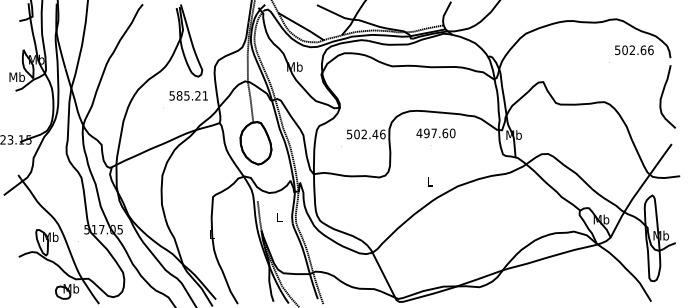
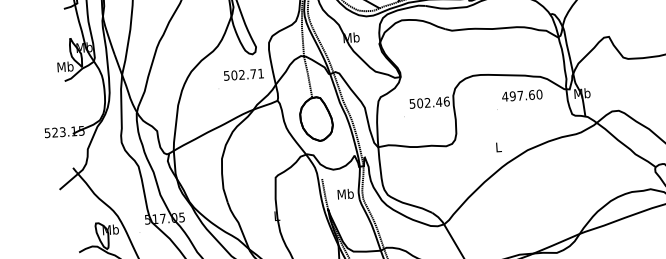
text: (188, 95) -> (243, 74), 585.21 -> 502.71
text: (435, 133) -> (521, 95), moved
text: (279, 217) -> (345, 194), L -> Mb

